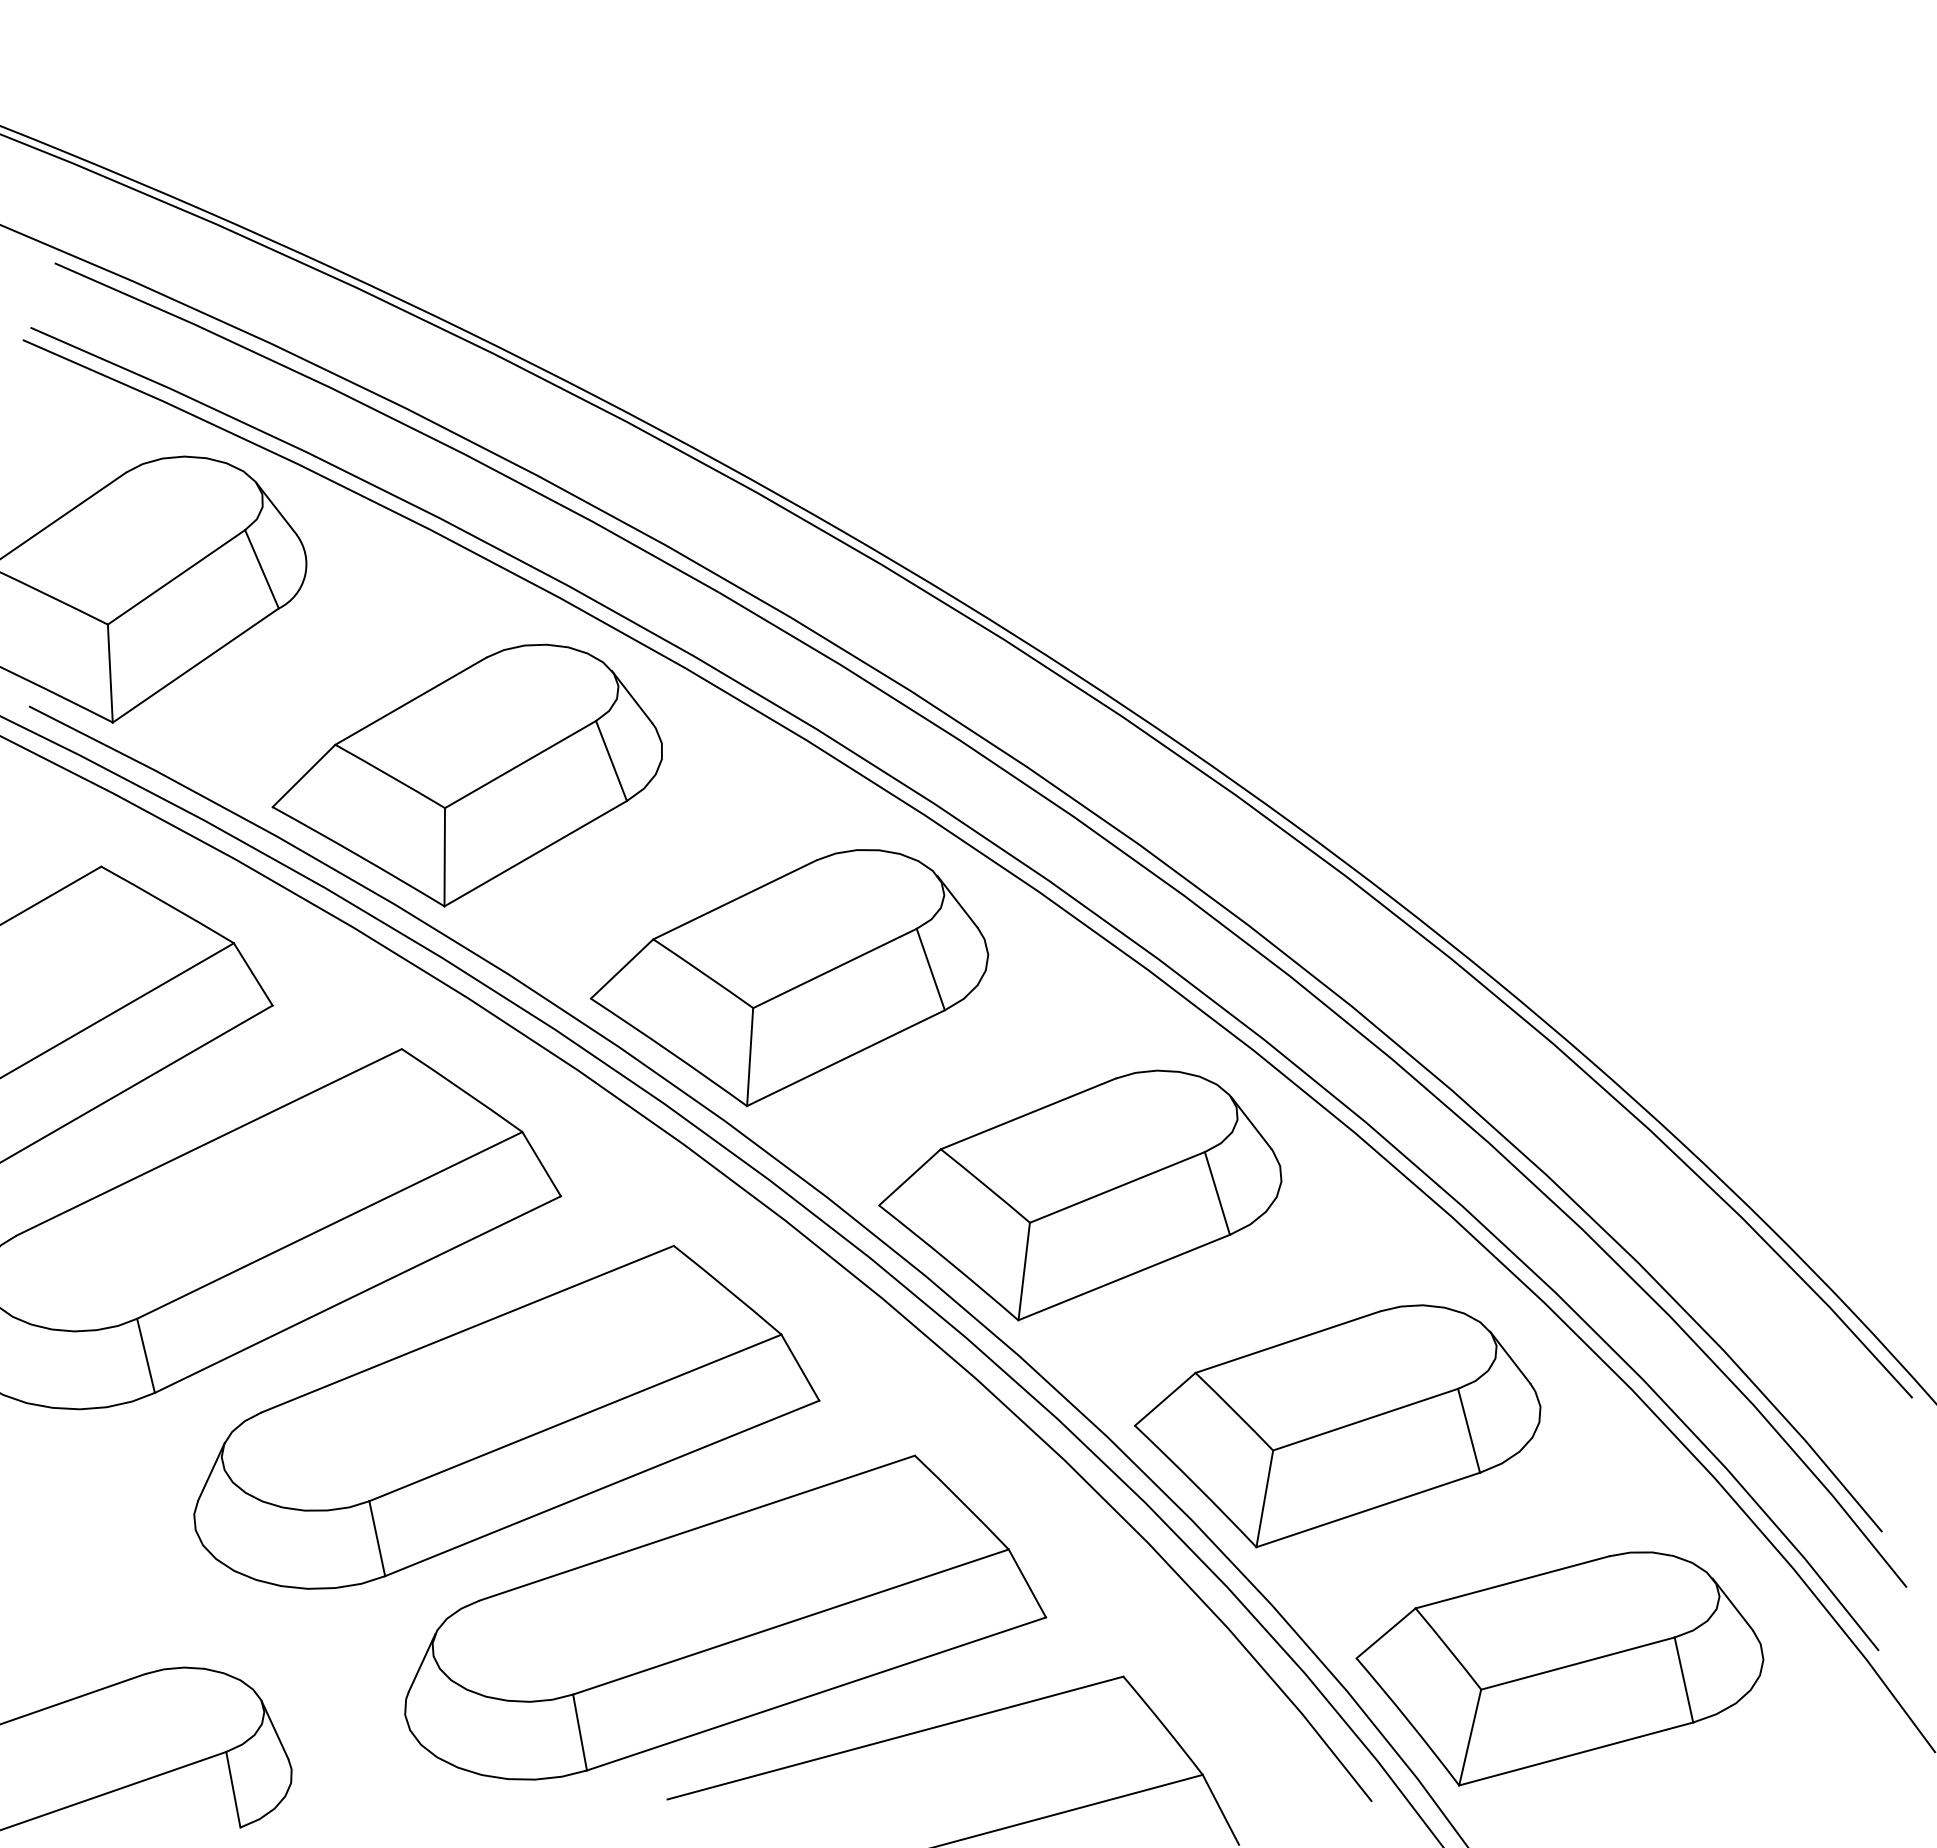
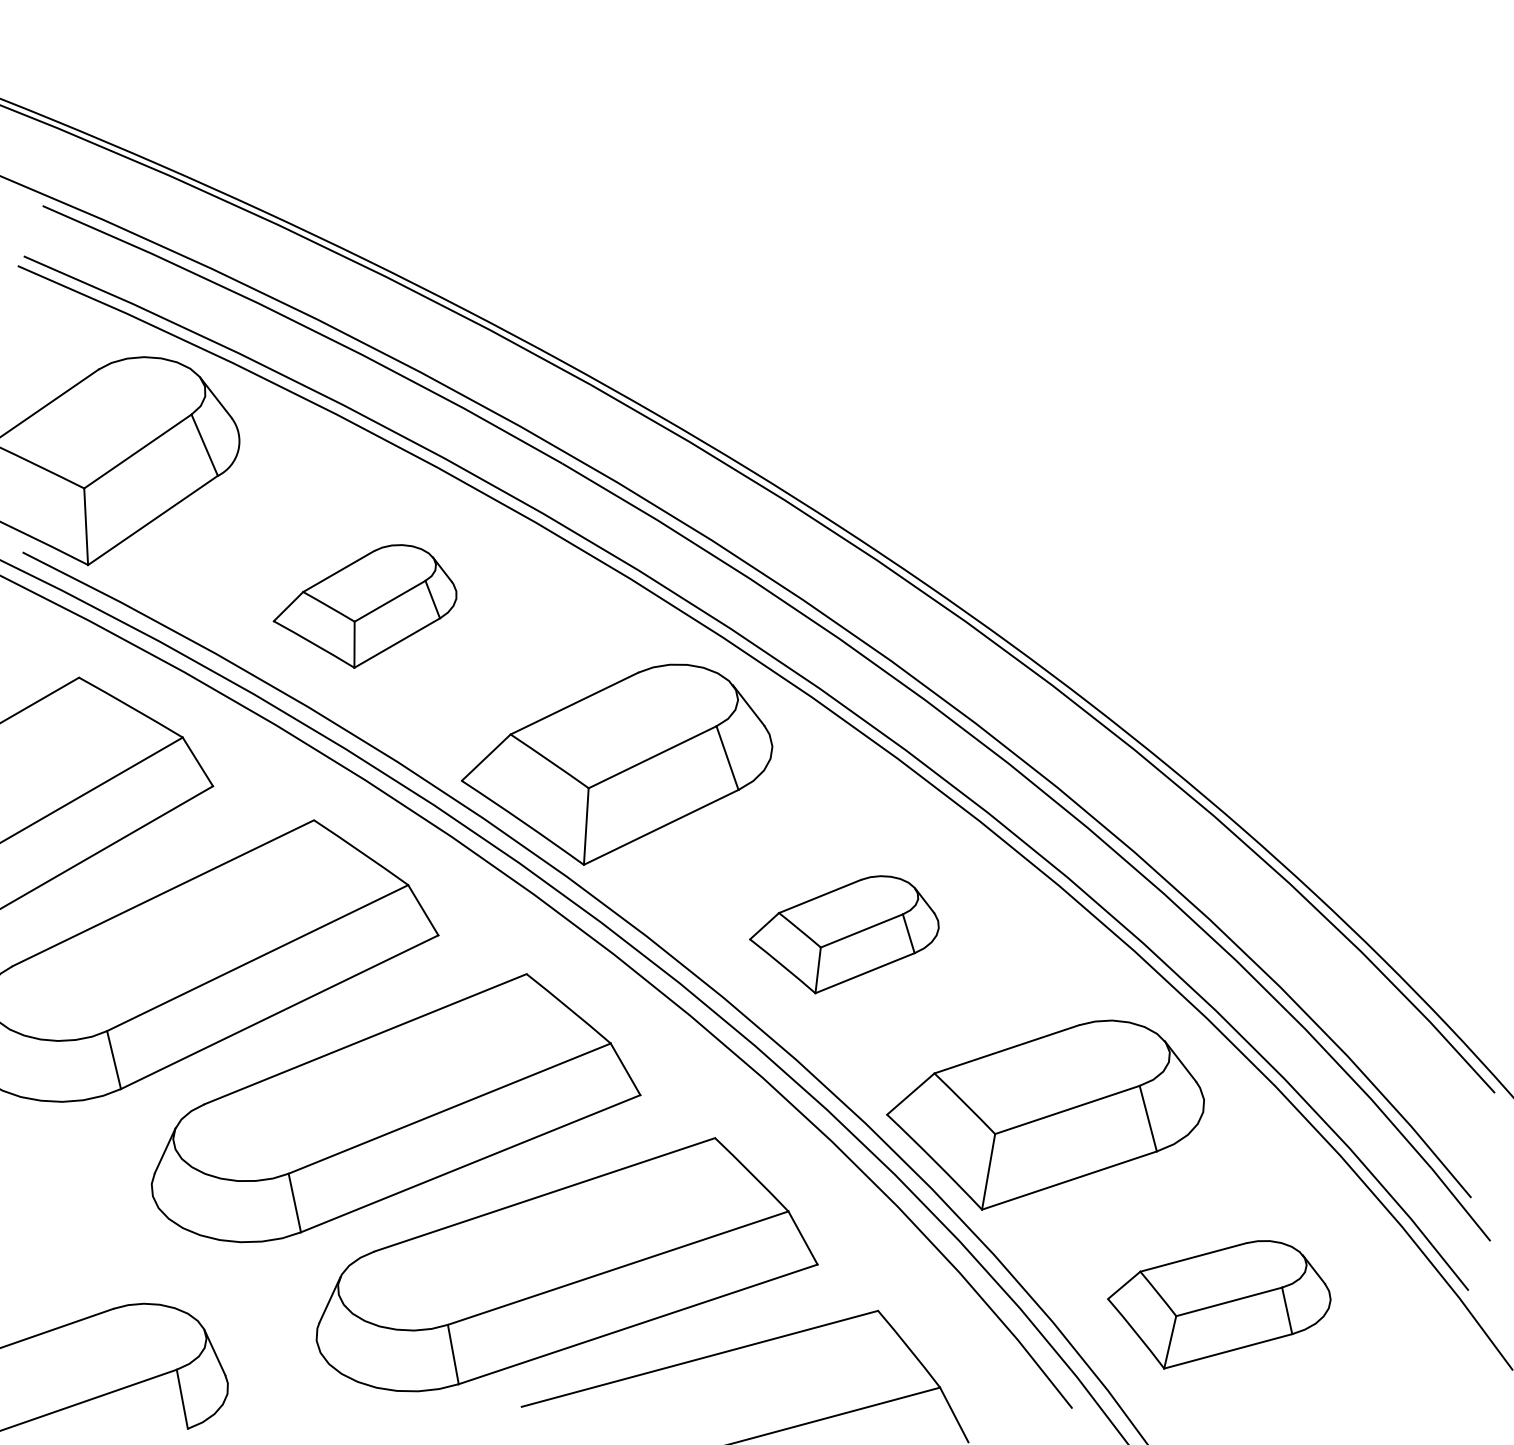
part: (466, 775) -> (364, 606), size x0.6
part: (1080, 1195) -> (844, 934), size x0.6
part: (1559, 1668) -> (1218, 1304), size x0.7

